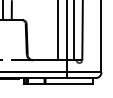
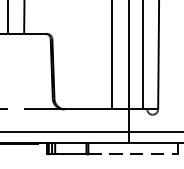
line: (69, 83) -> (133, 153), solid -> dashed

